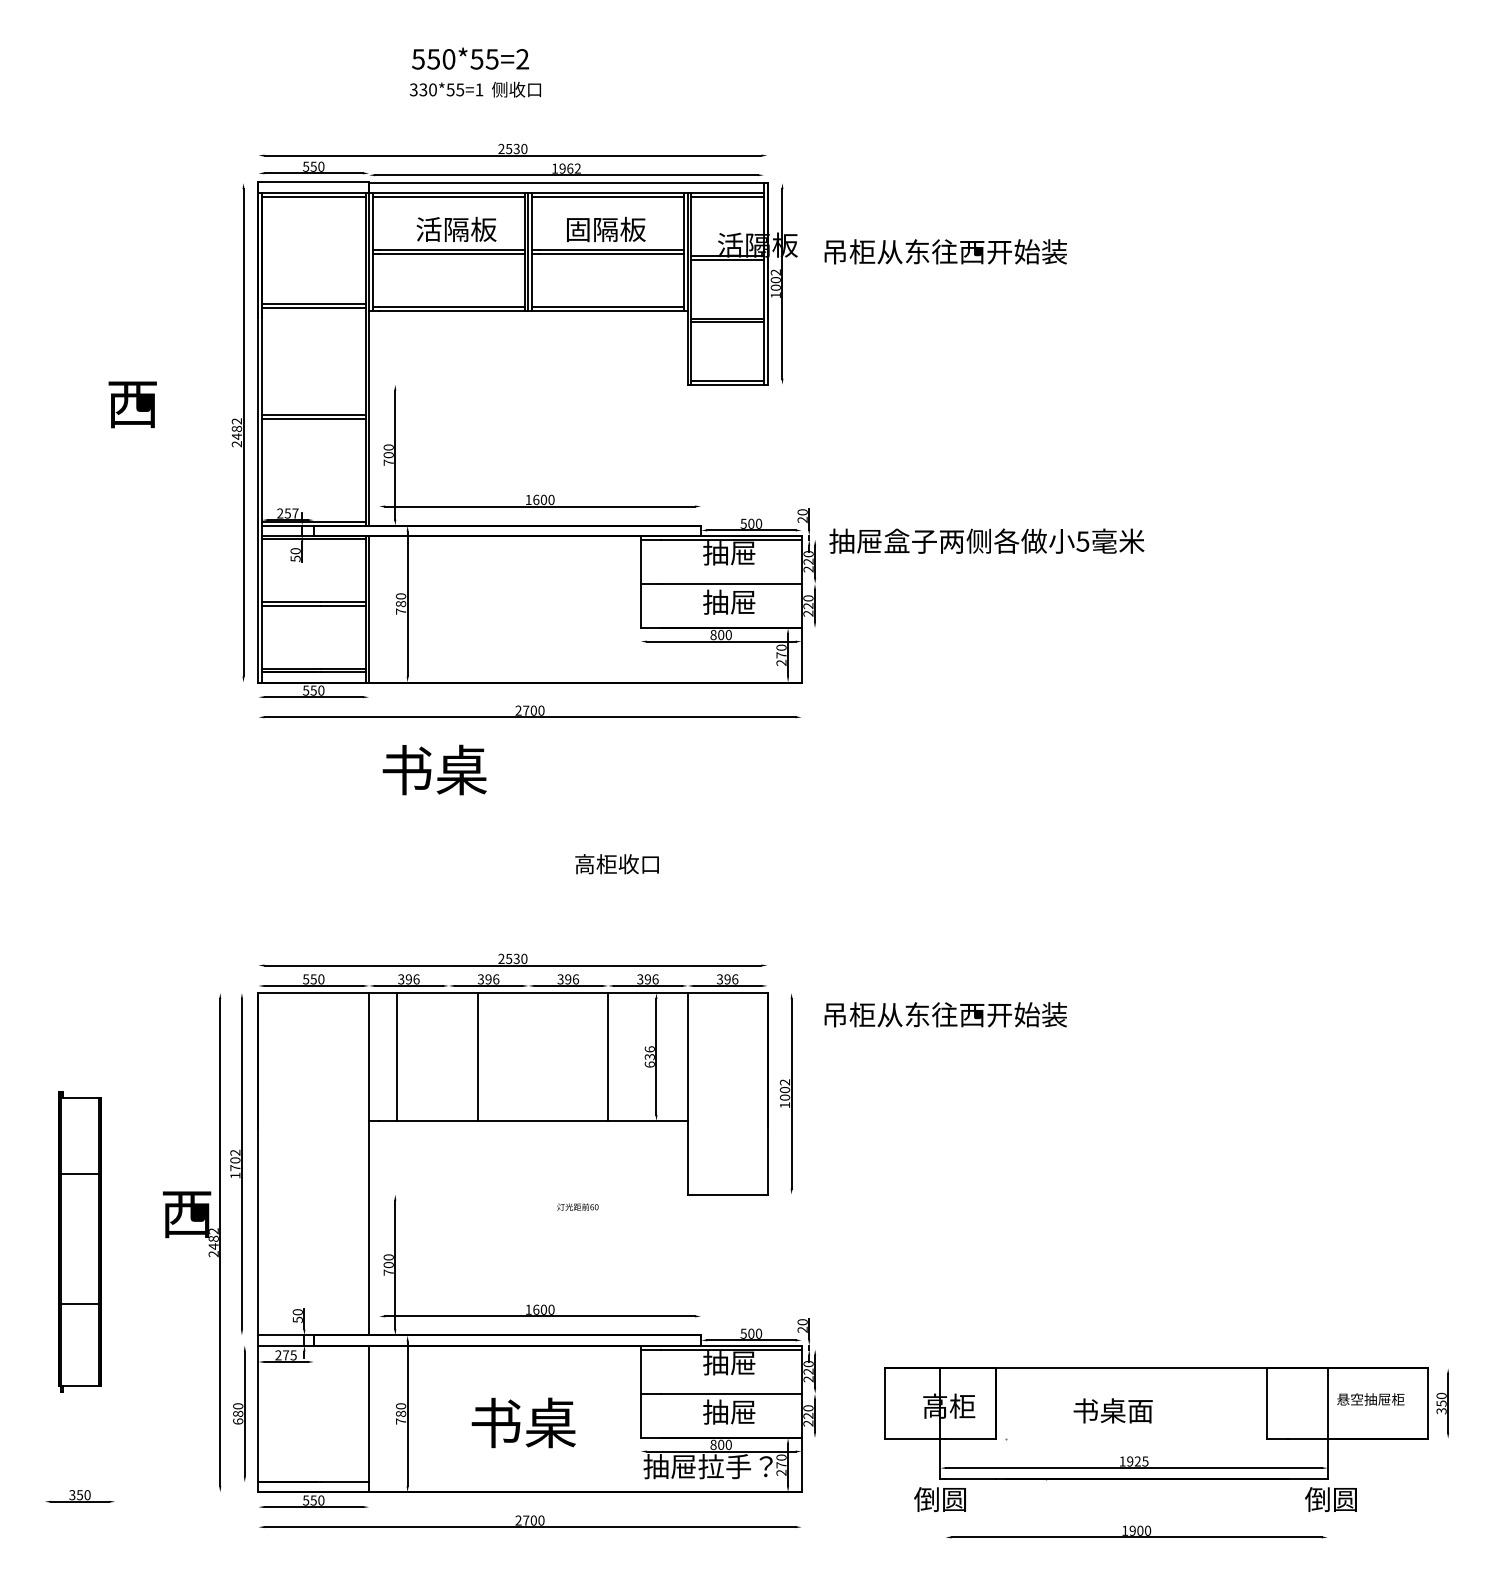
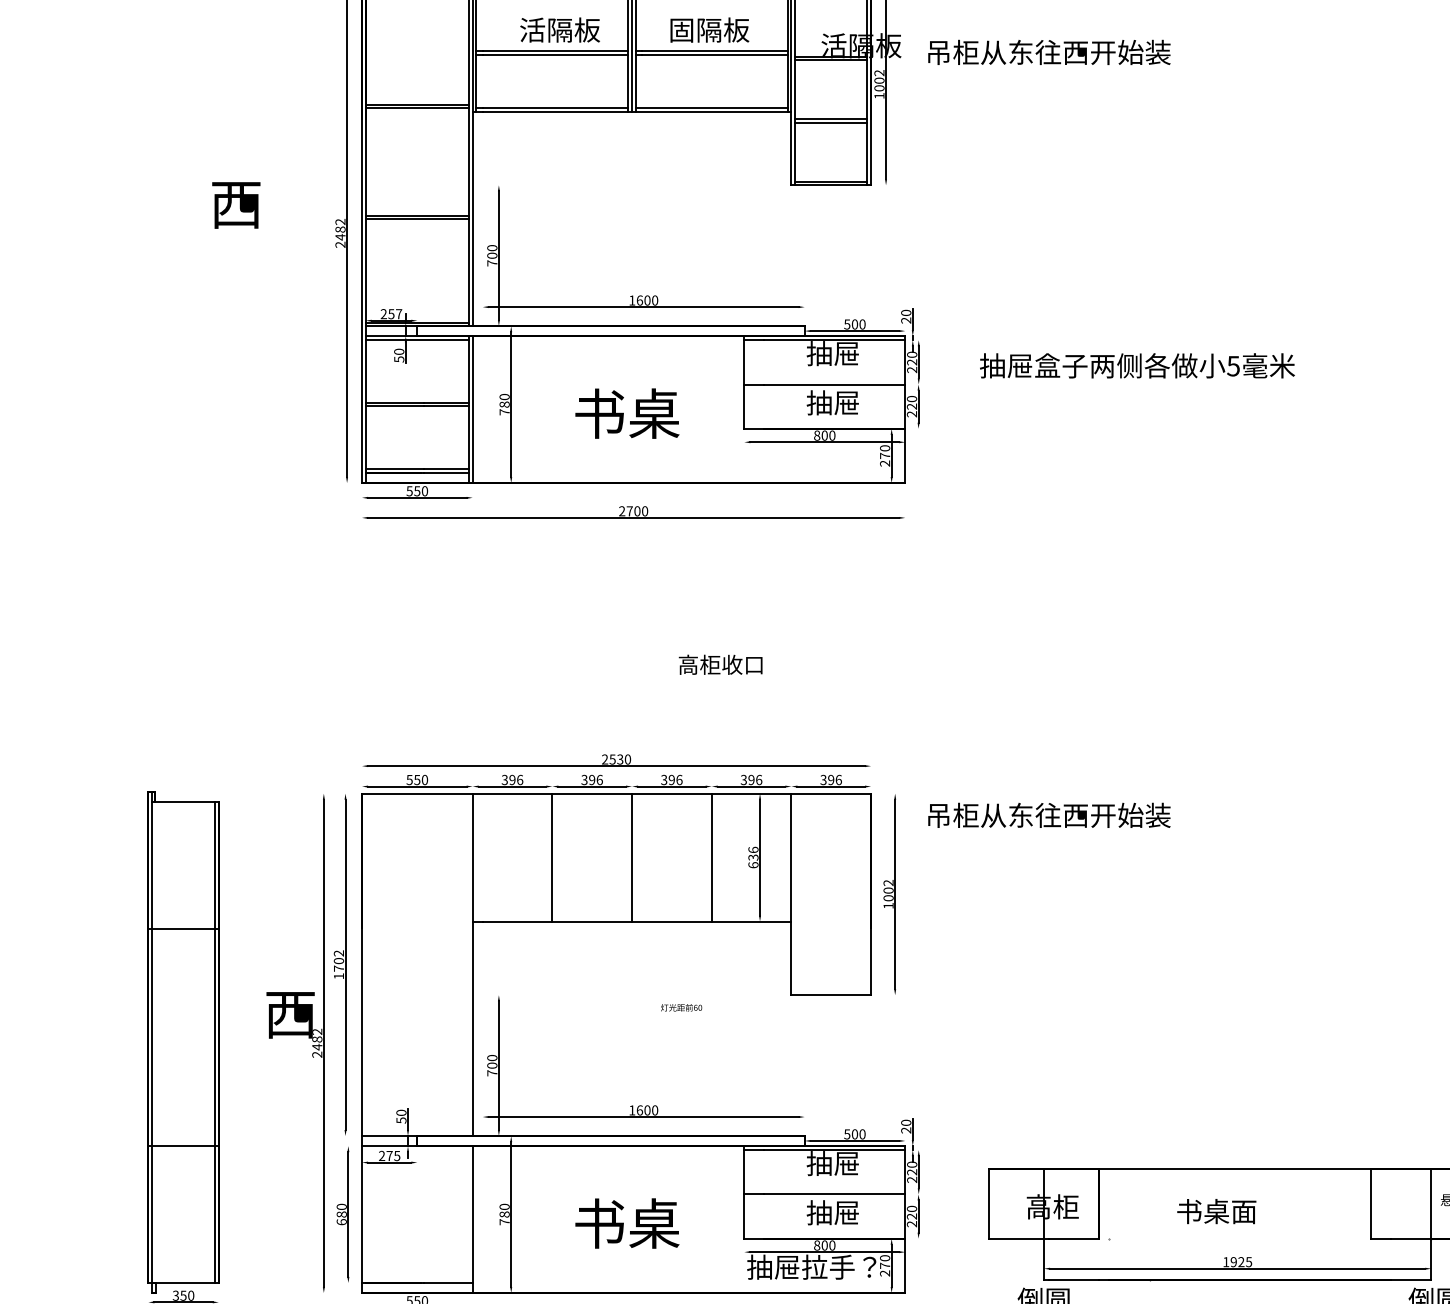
text: (986, 540) -> (1137, 365), moved
text: (434, 769) -> (627, 413), moved
line: (396, 1056) -> (552, 857), moved
line: (478, 1056) -> (632, 857), moved
part: (79, 1241) -> (183, 1042), size x1.67

